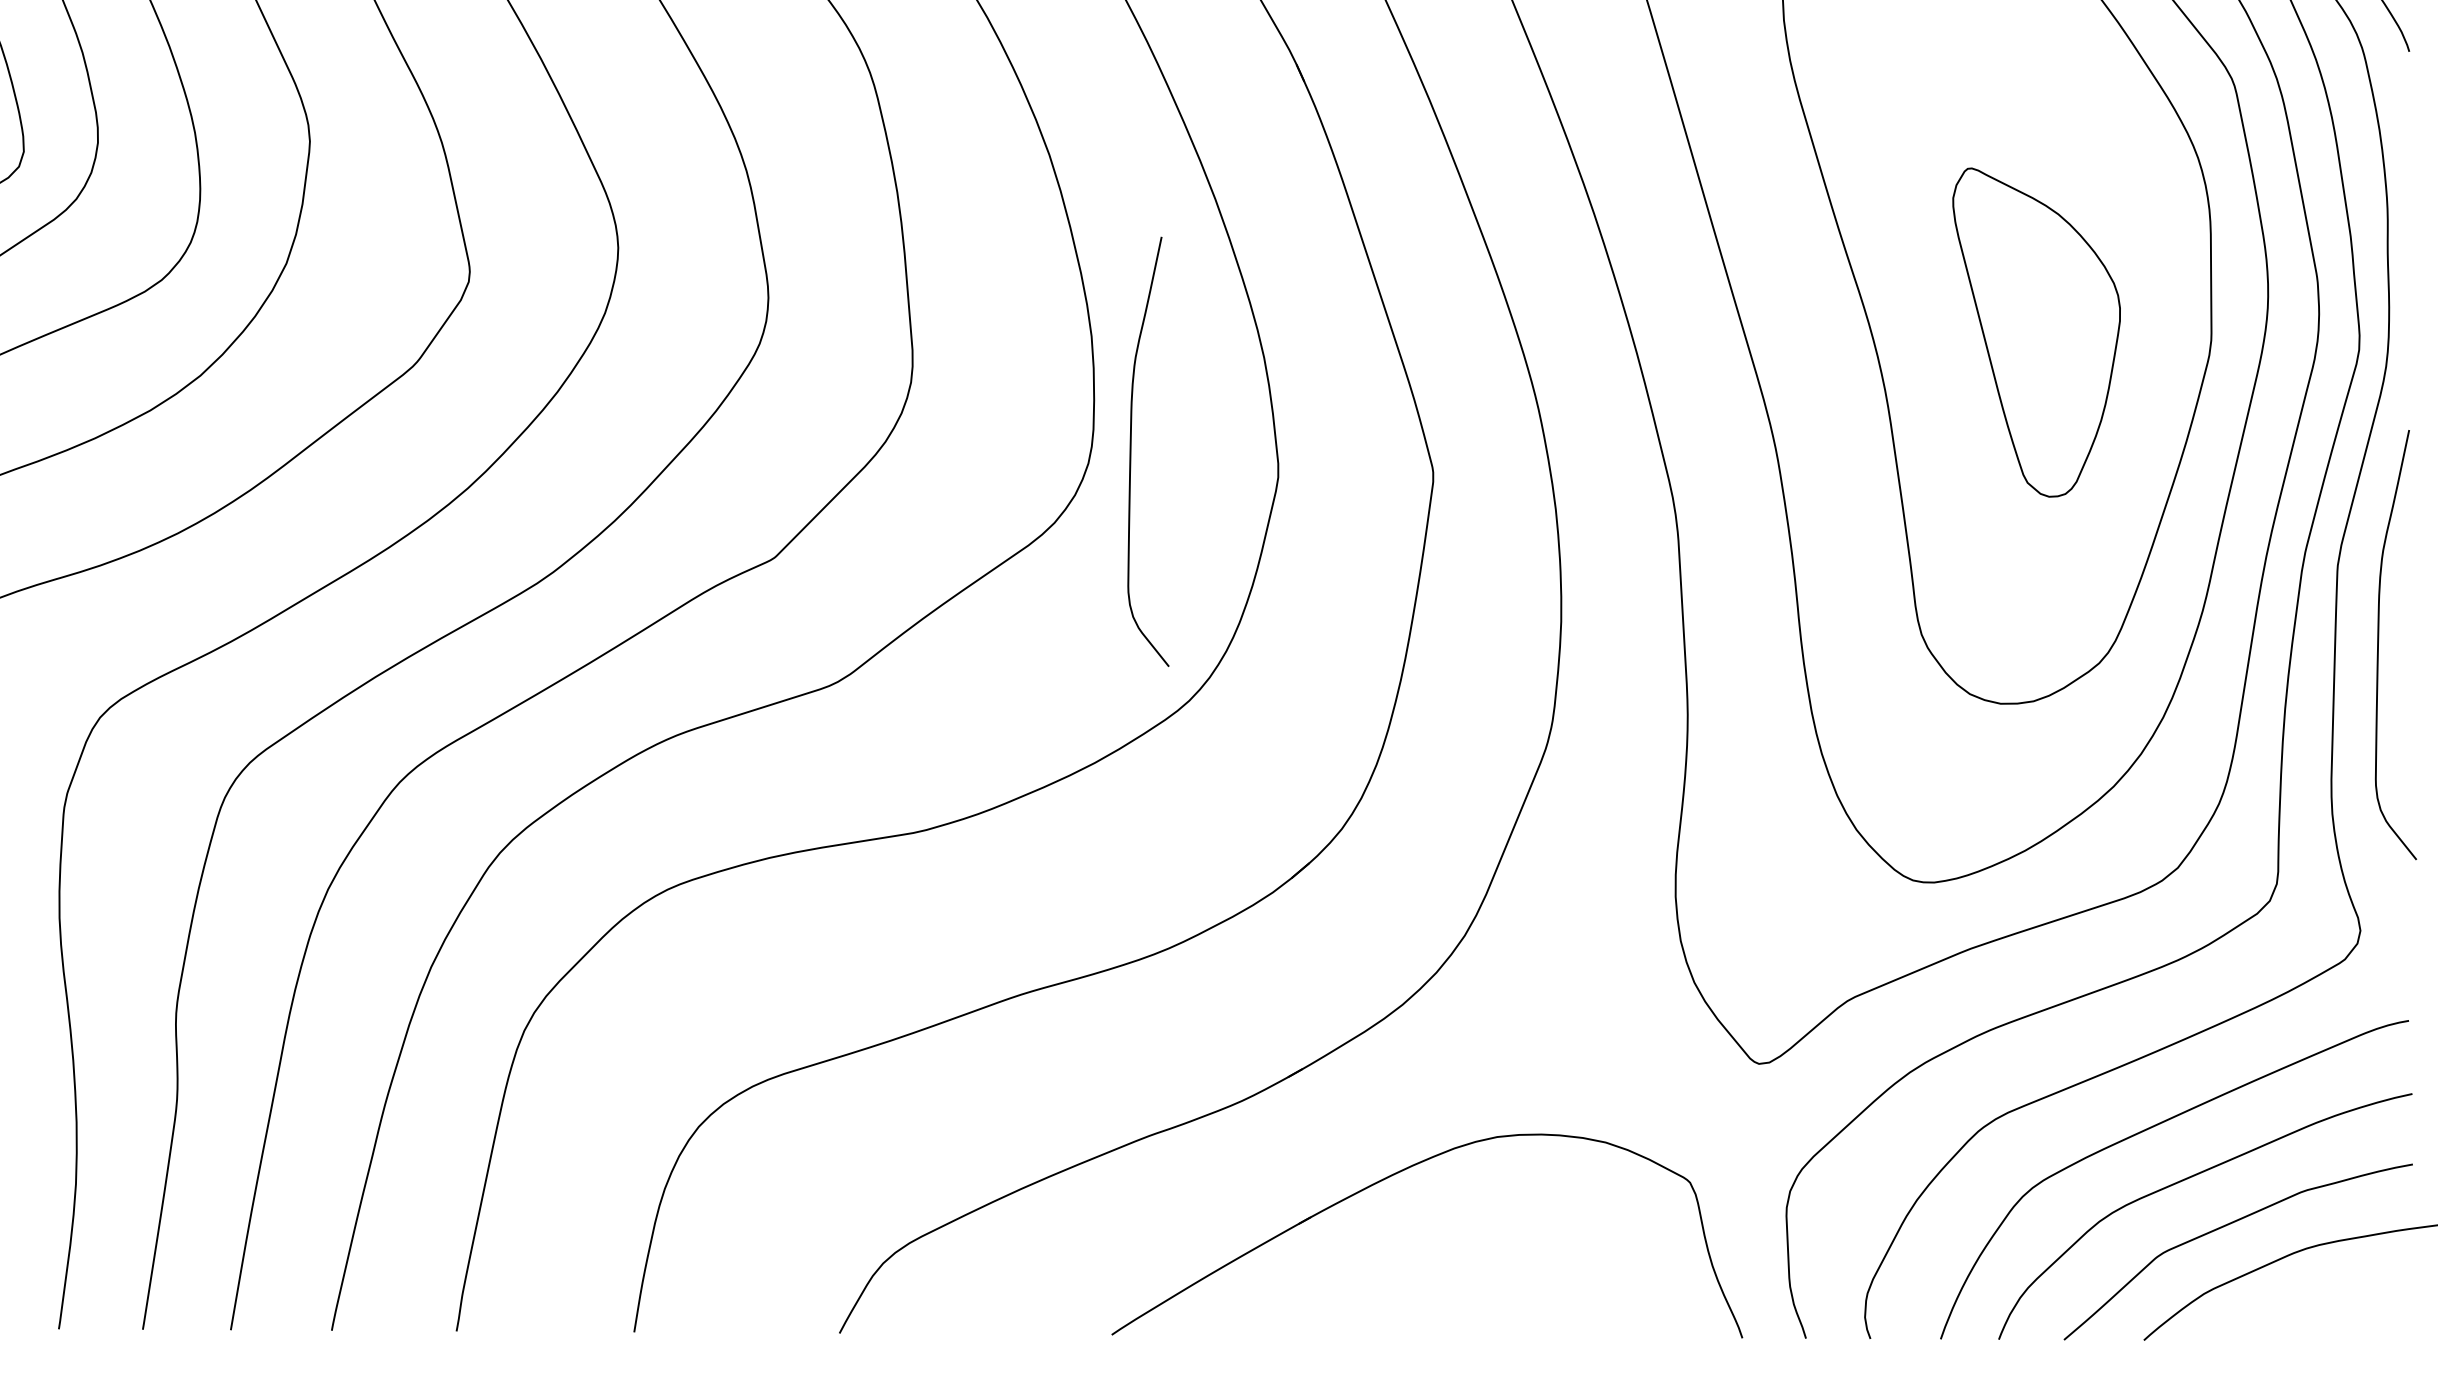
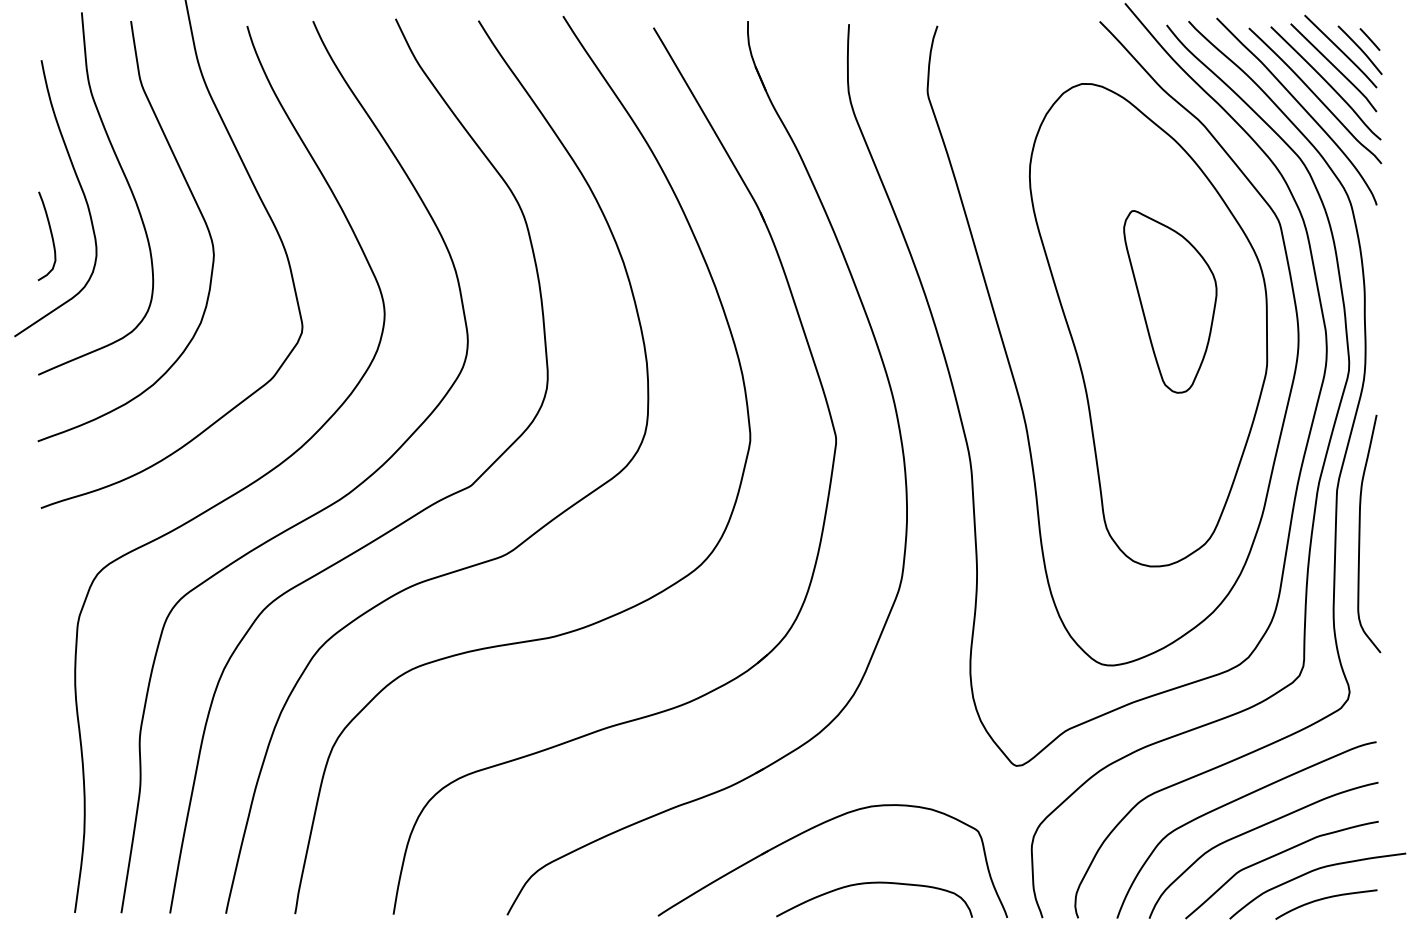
part: (2036, 331) -> (1170, 301), moved
curve: (1132, 451) -> (669, 426), removed
curve: (1502, 1276) -> (874, 883), added
curve: (2316, 1304) -> (1325, 899), added

